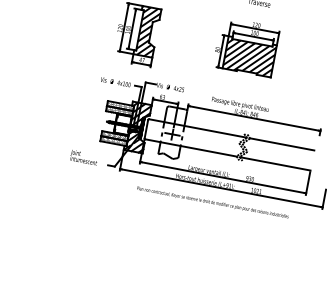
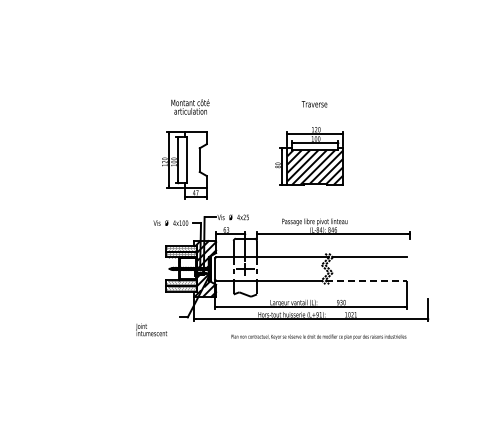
hatch: (147, 31) -> (195, 159), removed
text: (84, 157) -> (151, 329), moved
line: (275, 163) -> (366, 280), solid -> dashed
text: (212, 202) -> (318, 336), moved

